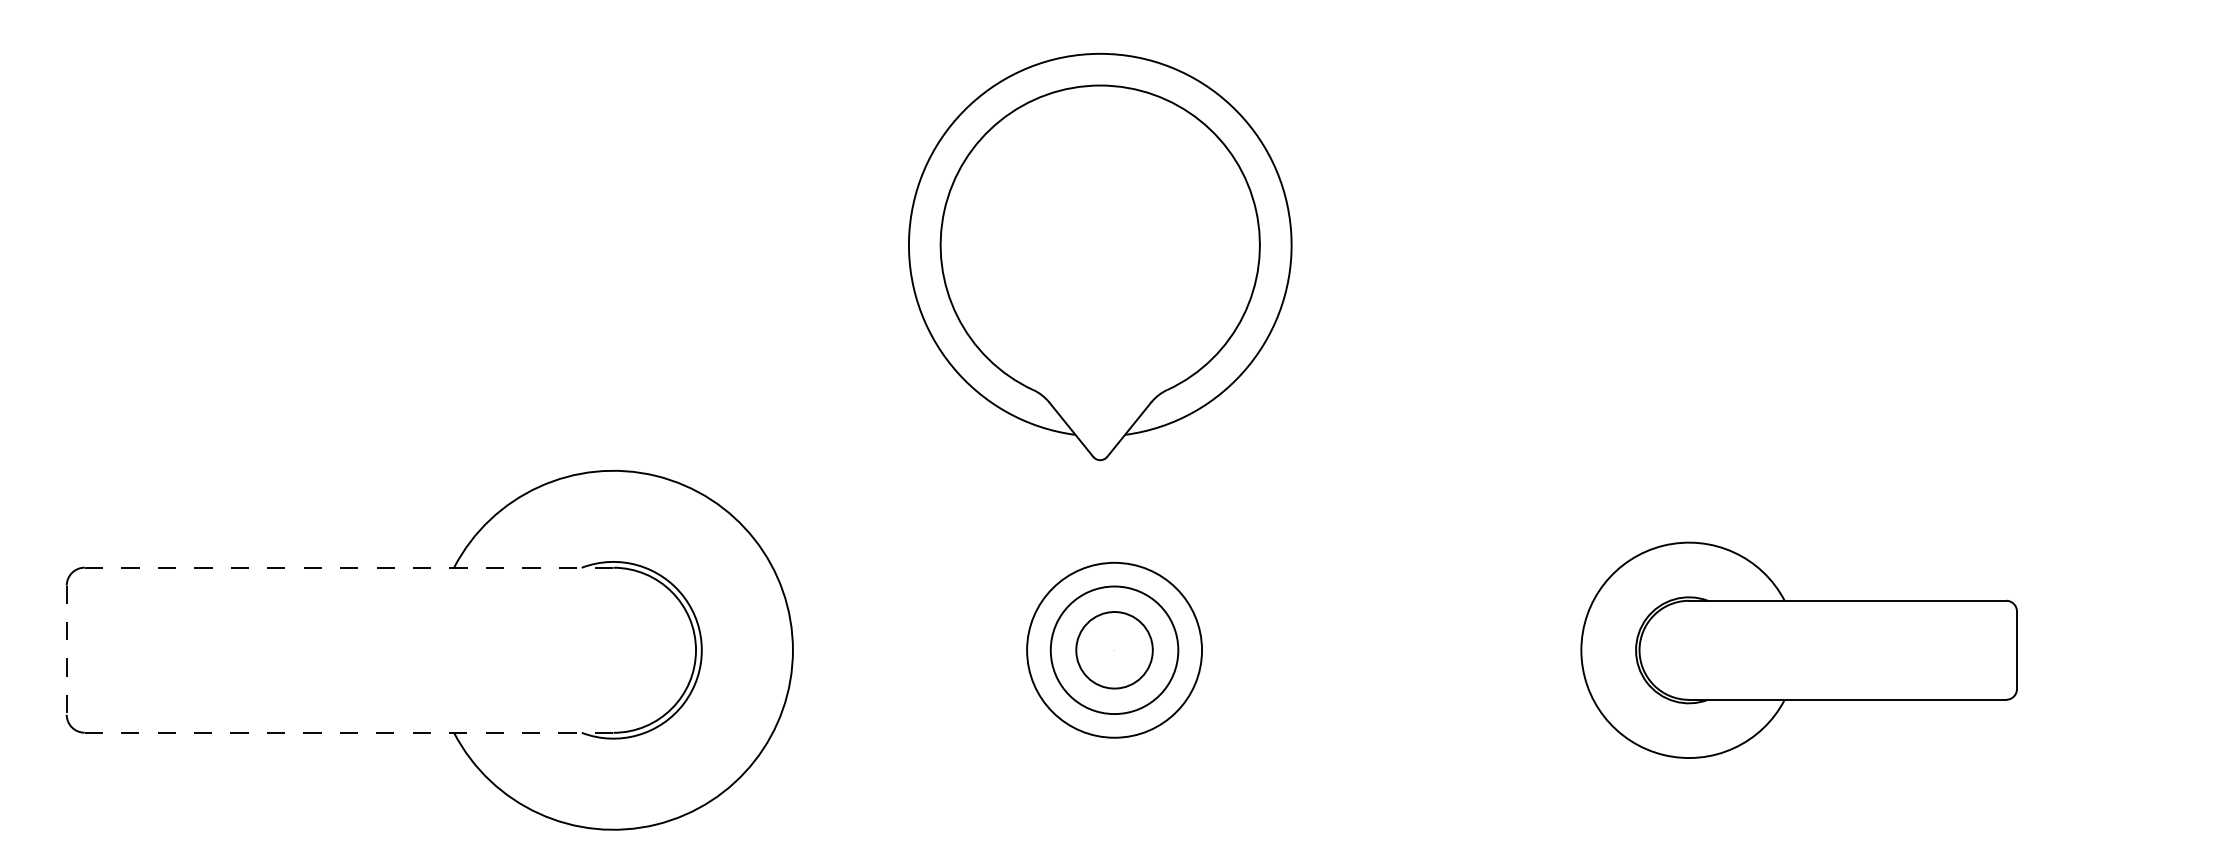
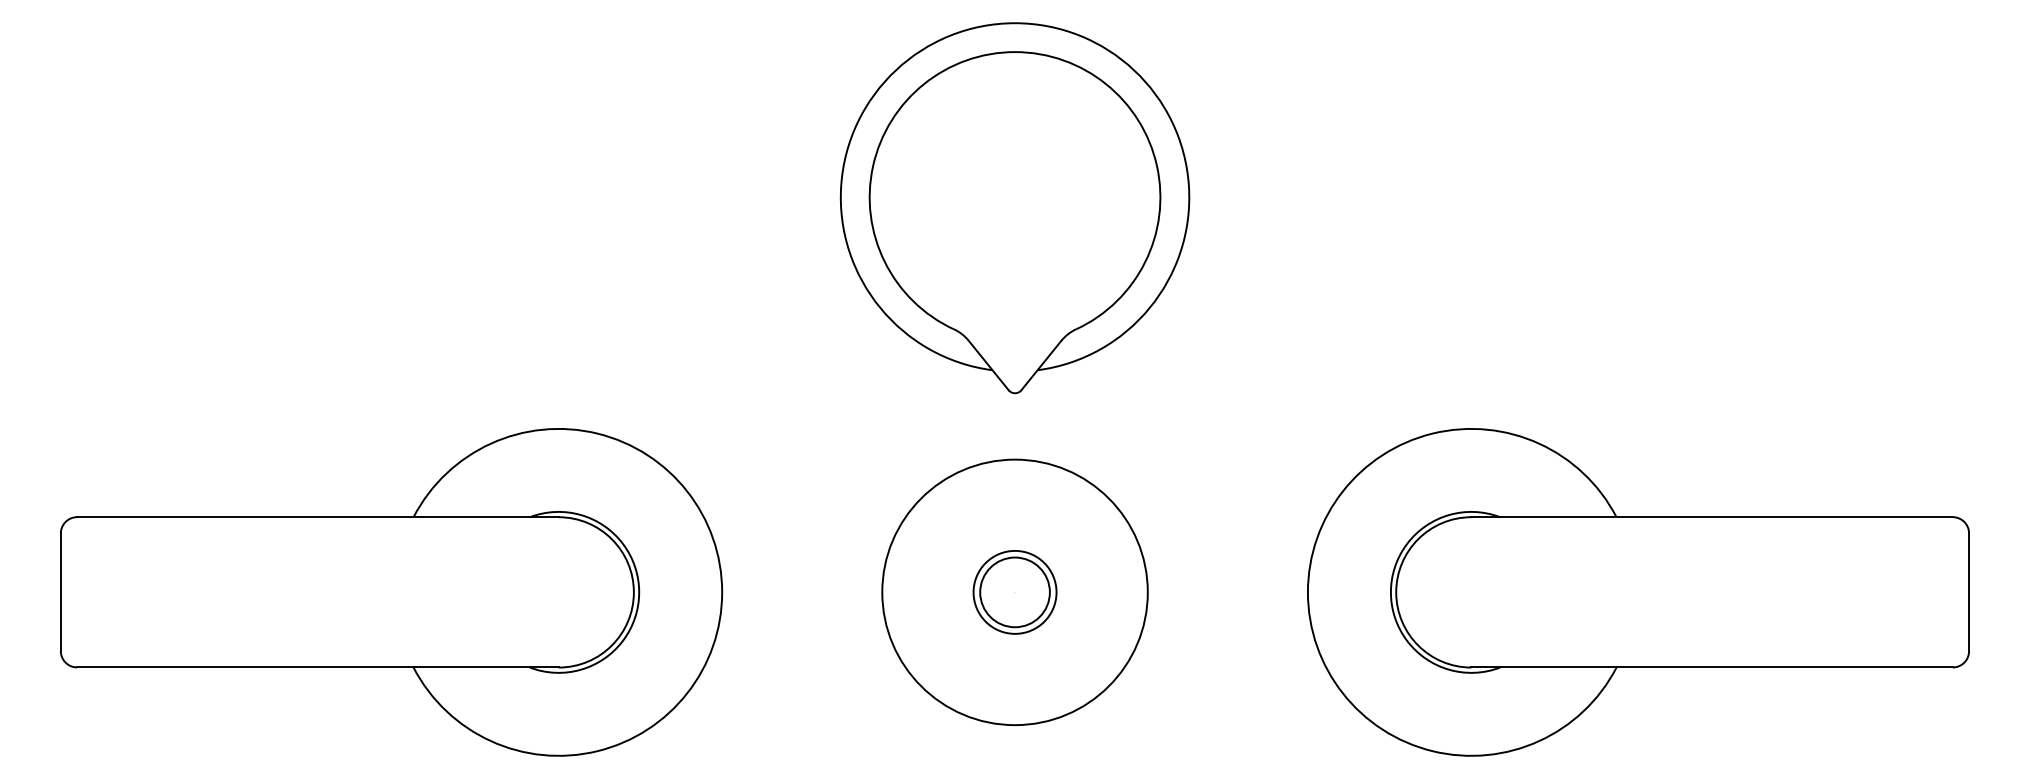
part: (1099, 257) -> (1014, 208), moved
line: (348, 568) -> (317, 517), dashed -> solid
circle: (1113, 649) -> (1014, 591), size x0.71
line: (66, 650) -> (60, 592), dashed -> solid
circle: (1113, 650) -> (1014, 592), size x1.67
part: (1799, 650) -> (1638, 592), size x1.67
line: (348, 732) -> (317, 667), dashed -> solid

